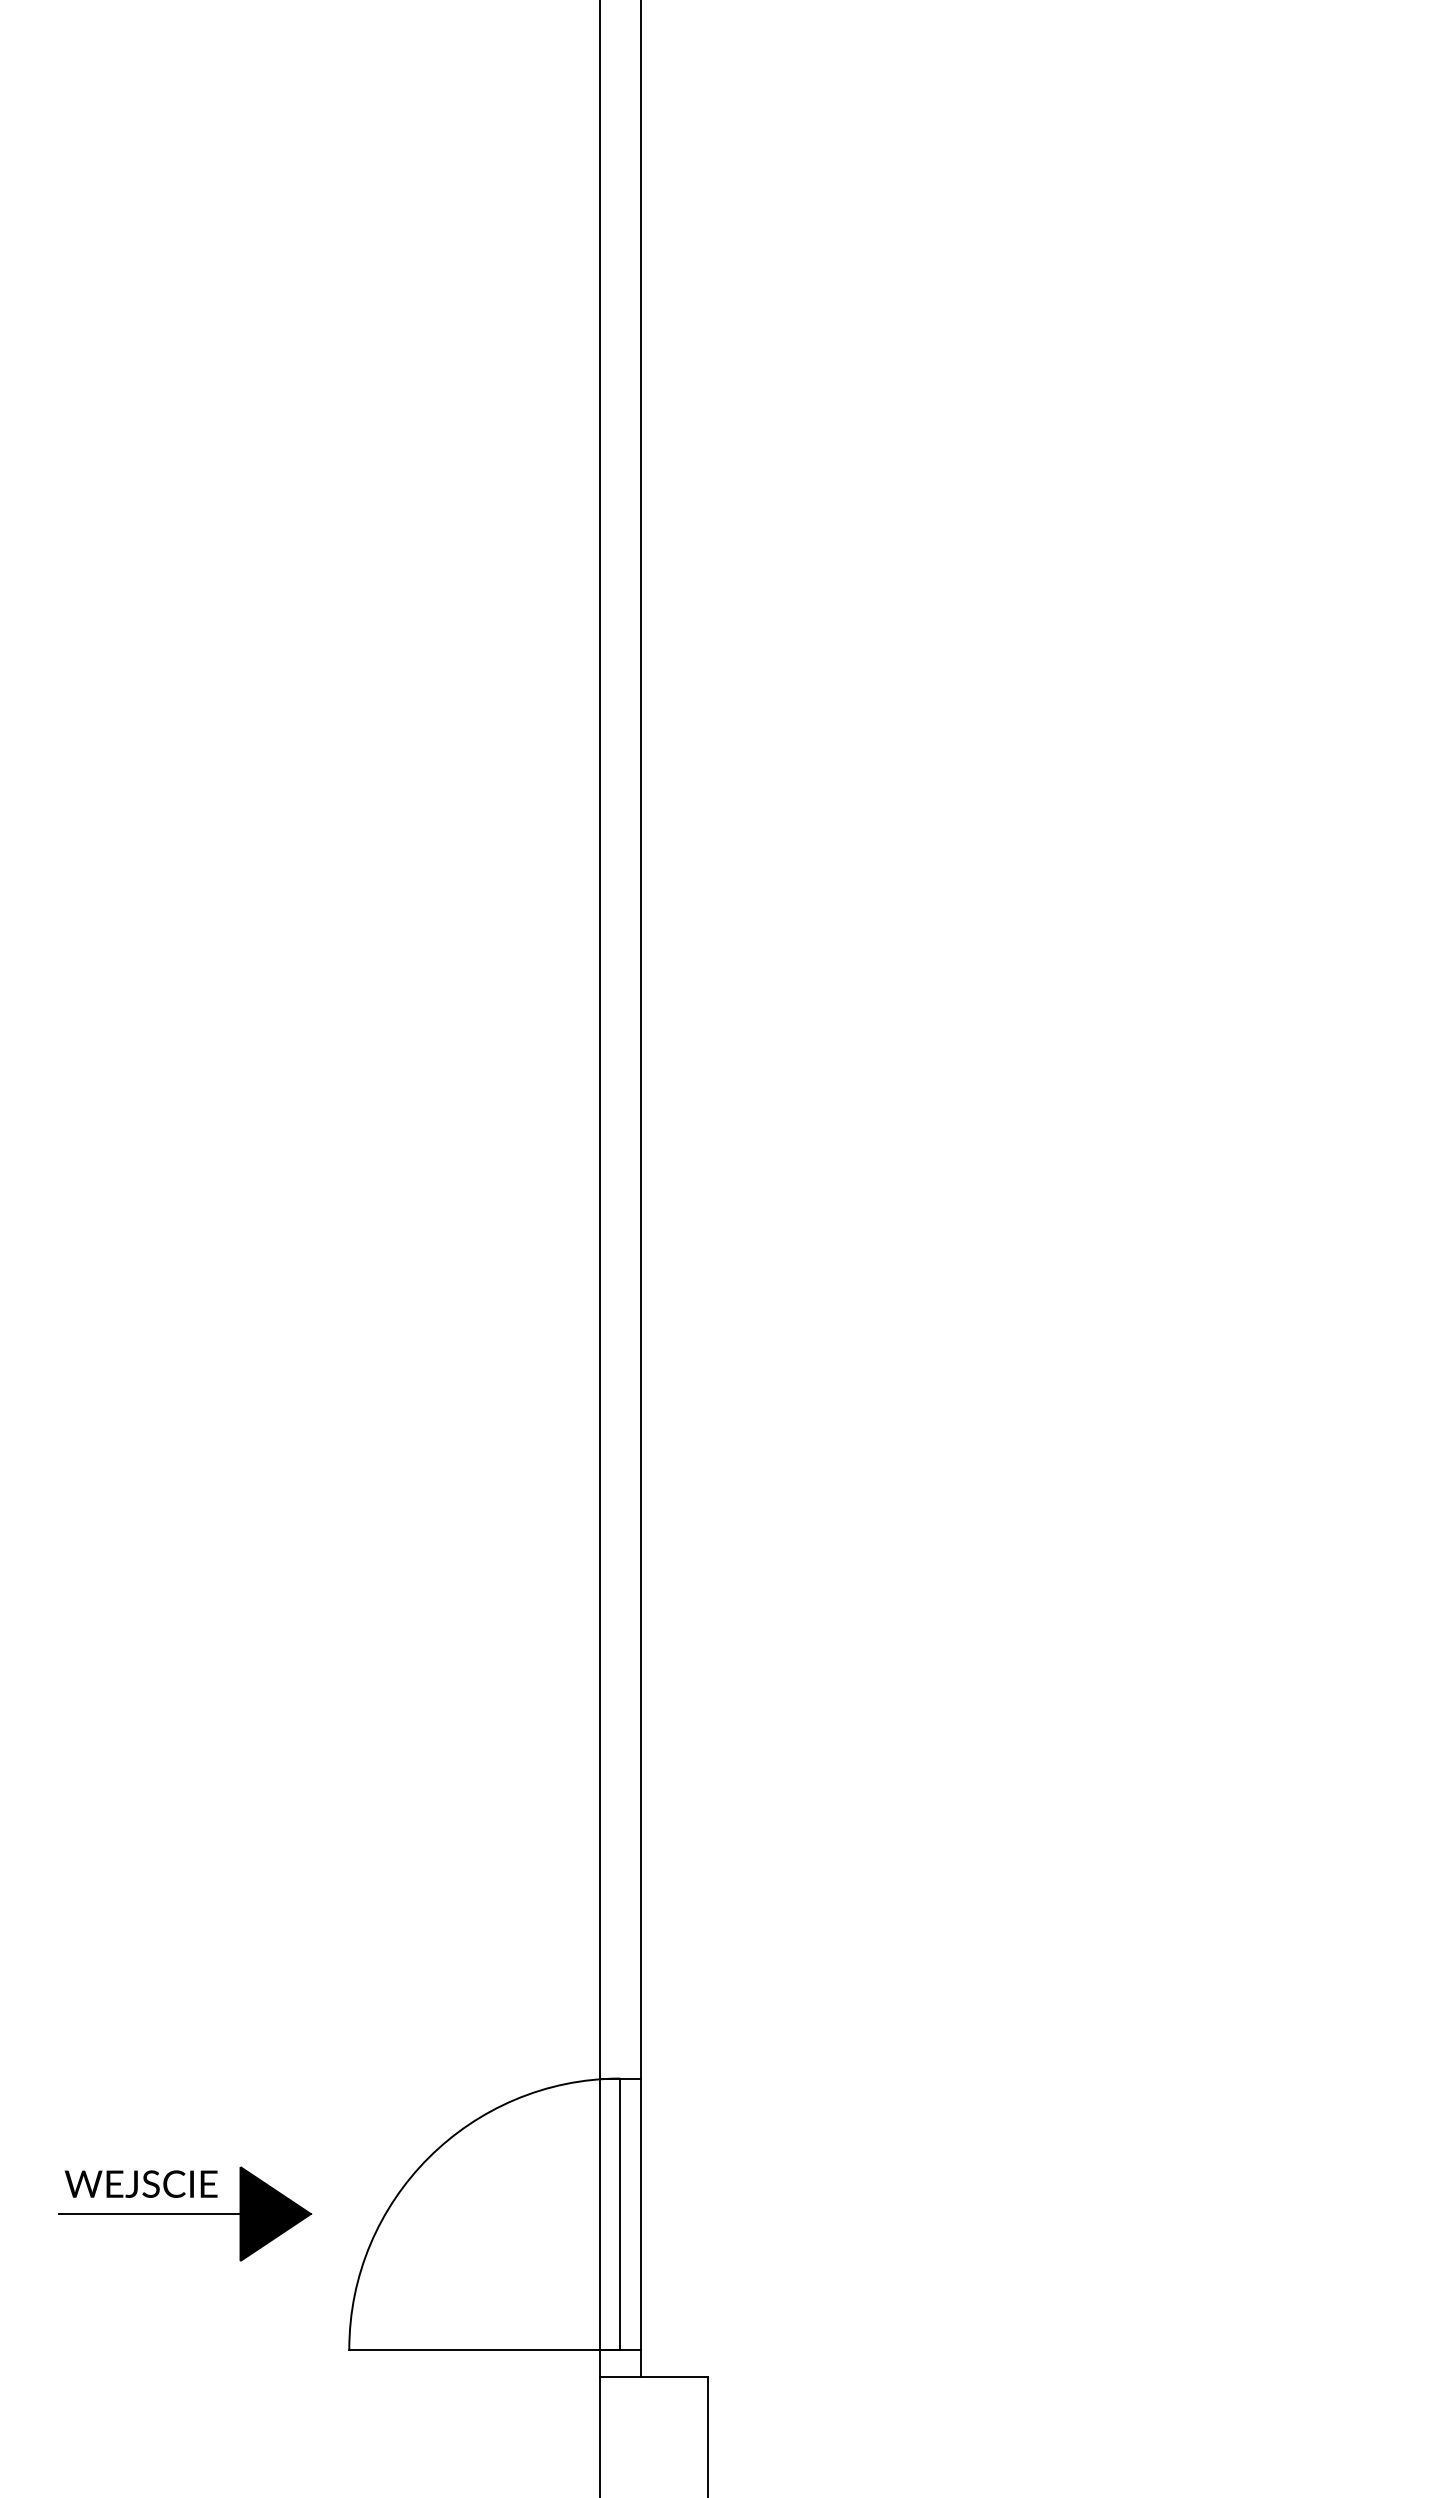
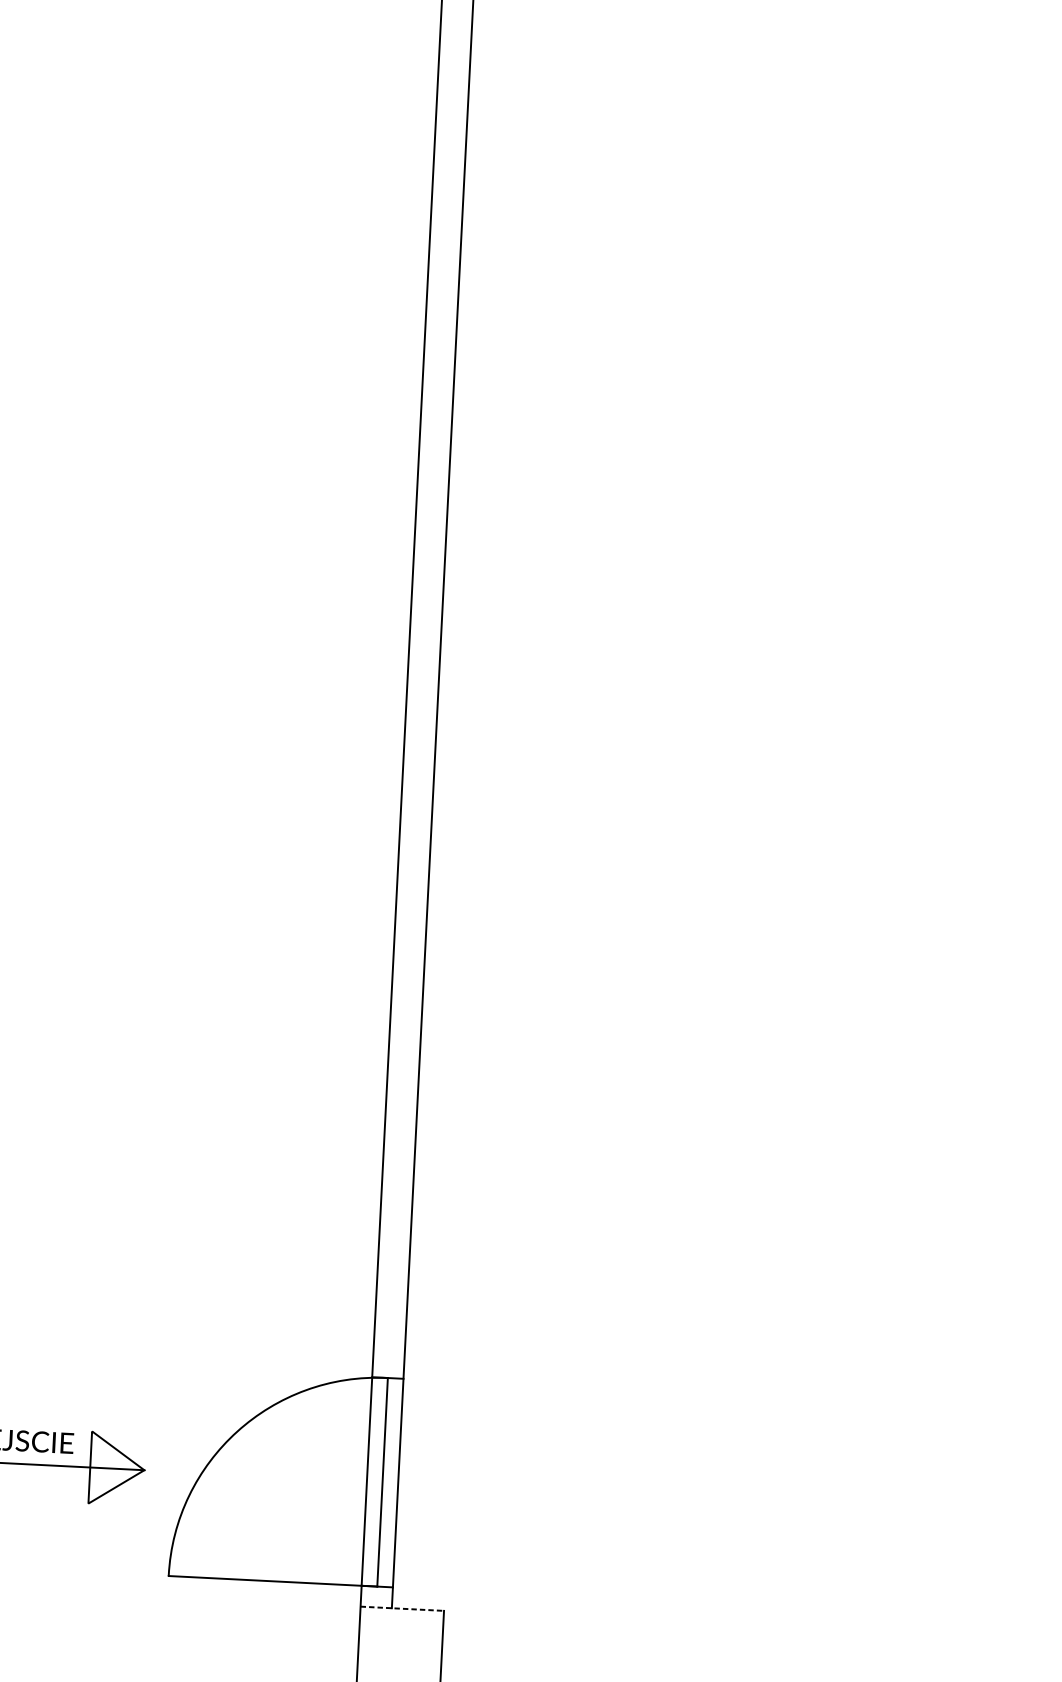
fill: (275, 2213) -> (117, 1468), removed
line: (654, 2376) -> (402, 1608), solid -> dashed

